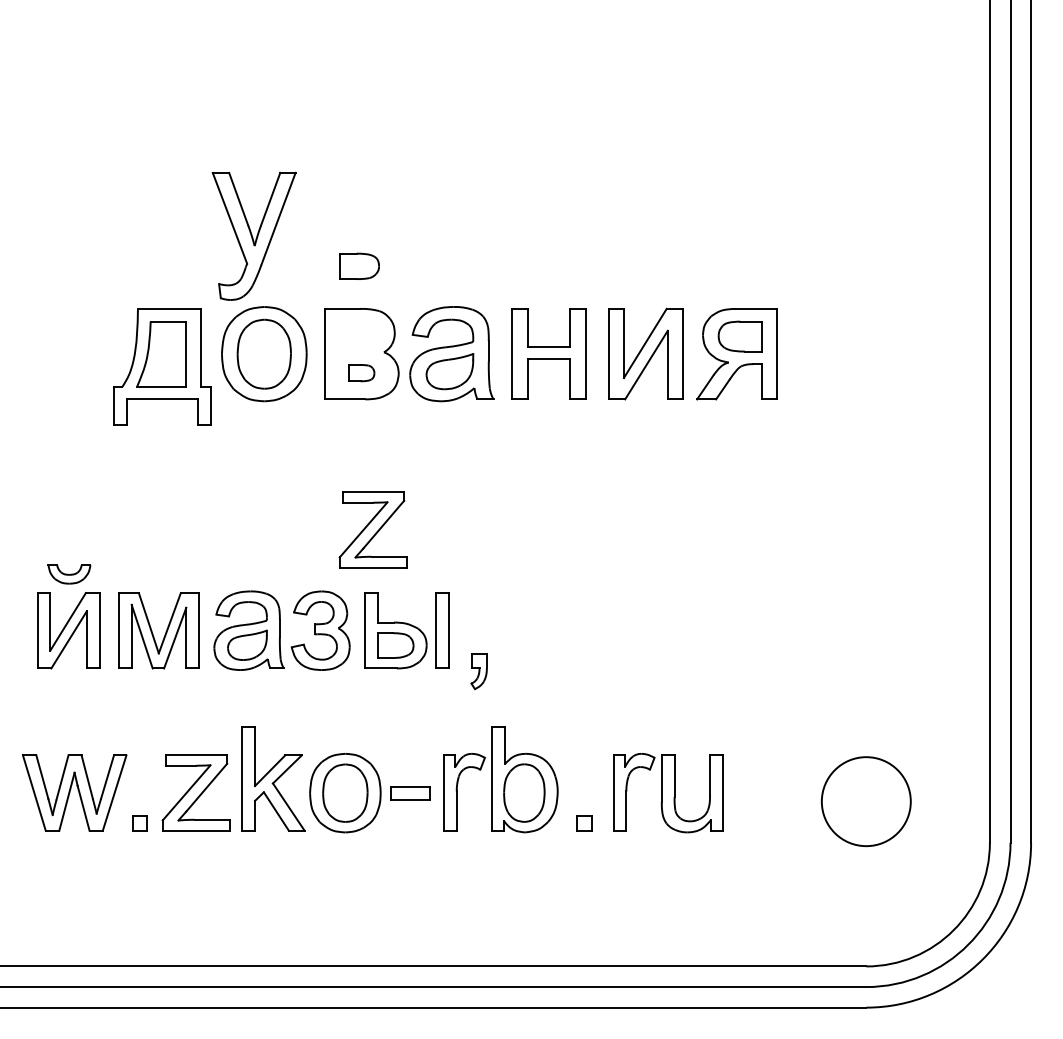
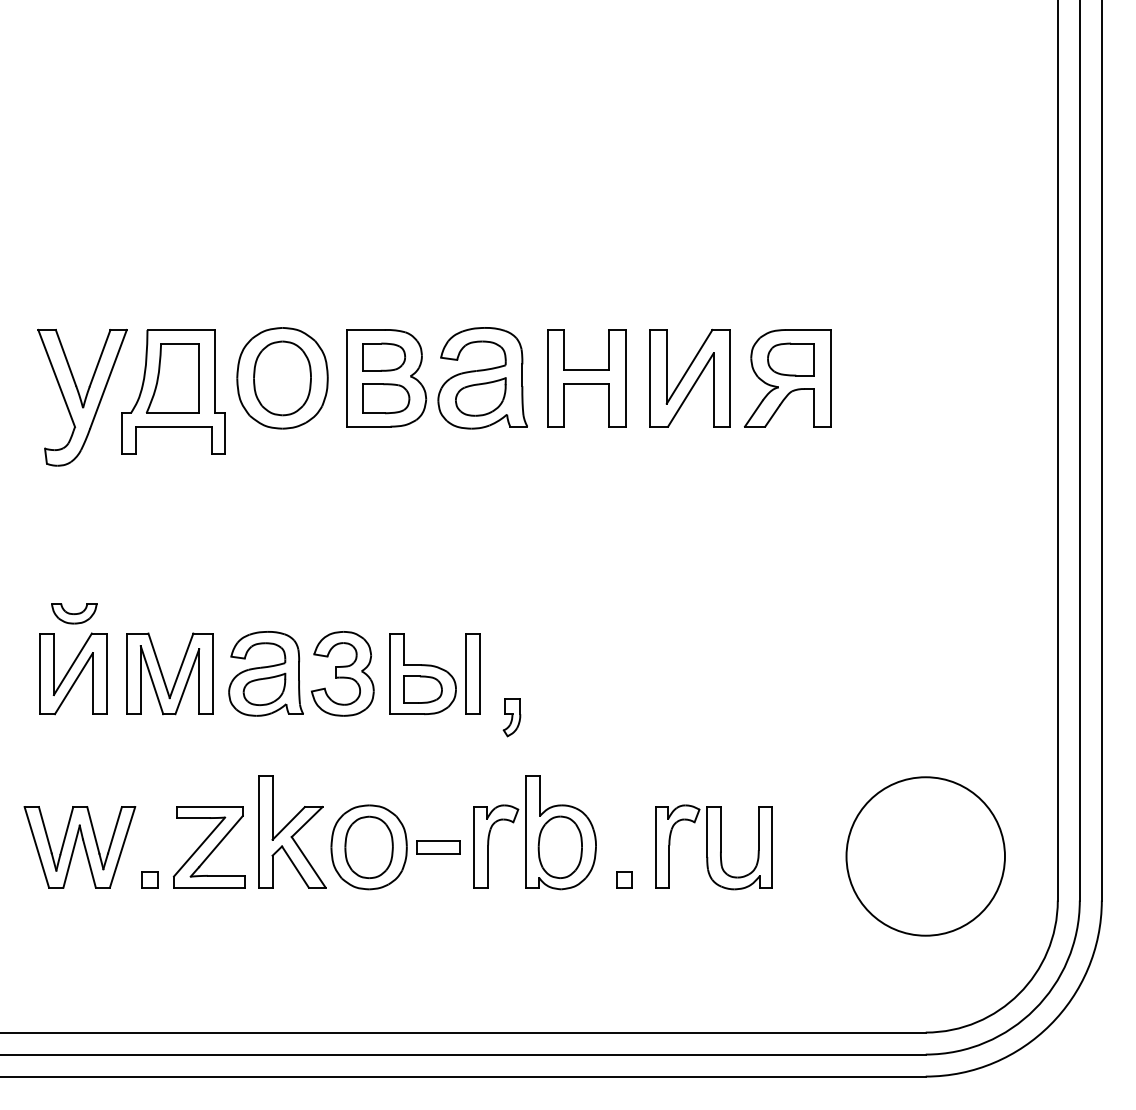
part: (253, 235) -> (81, 396), moved
part: (359, 265) -> (384, 356), moved
part: (361, 372) -> (386, 397), size x1.67
part: (372, 529) -> (398, 565), removed
circle: (866, 801) -> (925, 856), size x1.67

